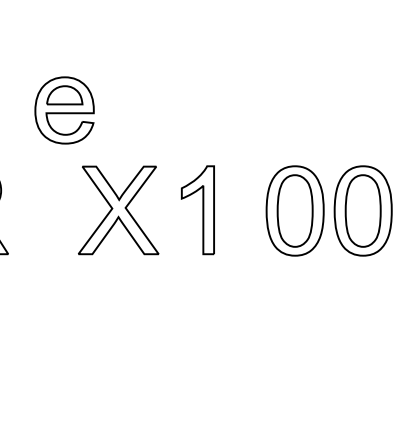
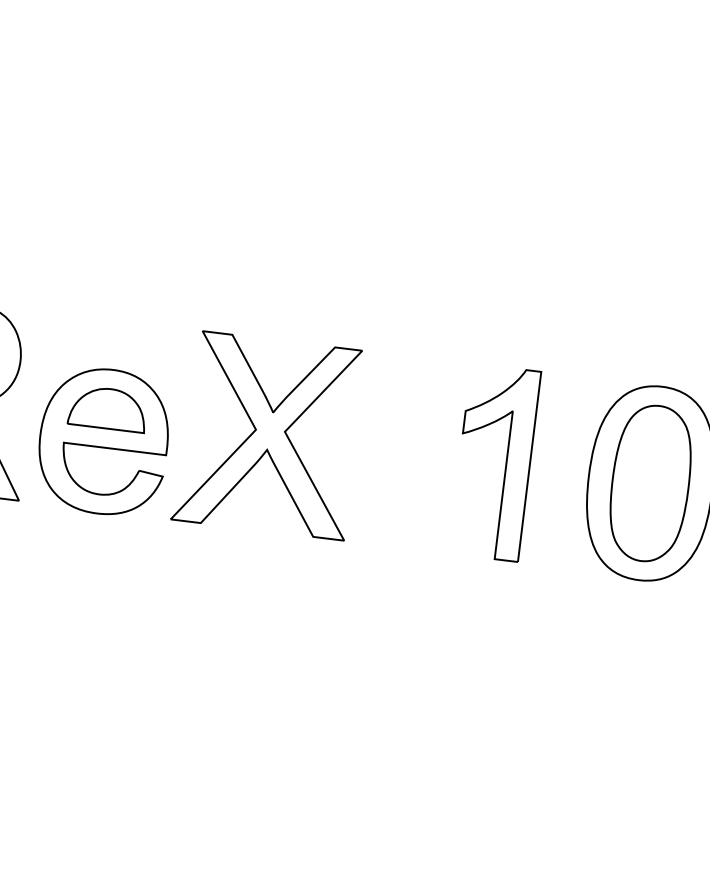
part: (64, 110) -> (103, 441), moved
part: (197, 210) -> (493, 463), moved

